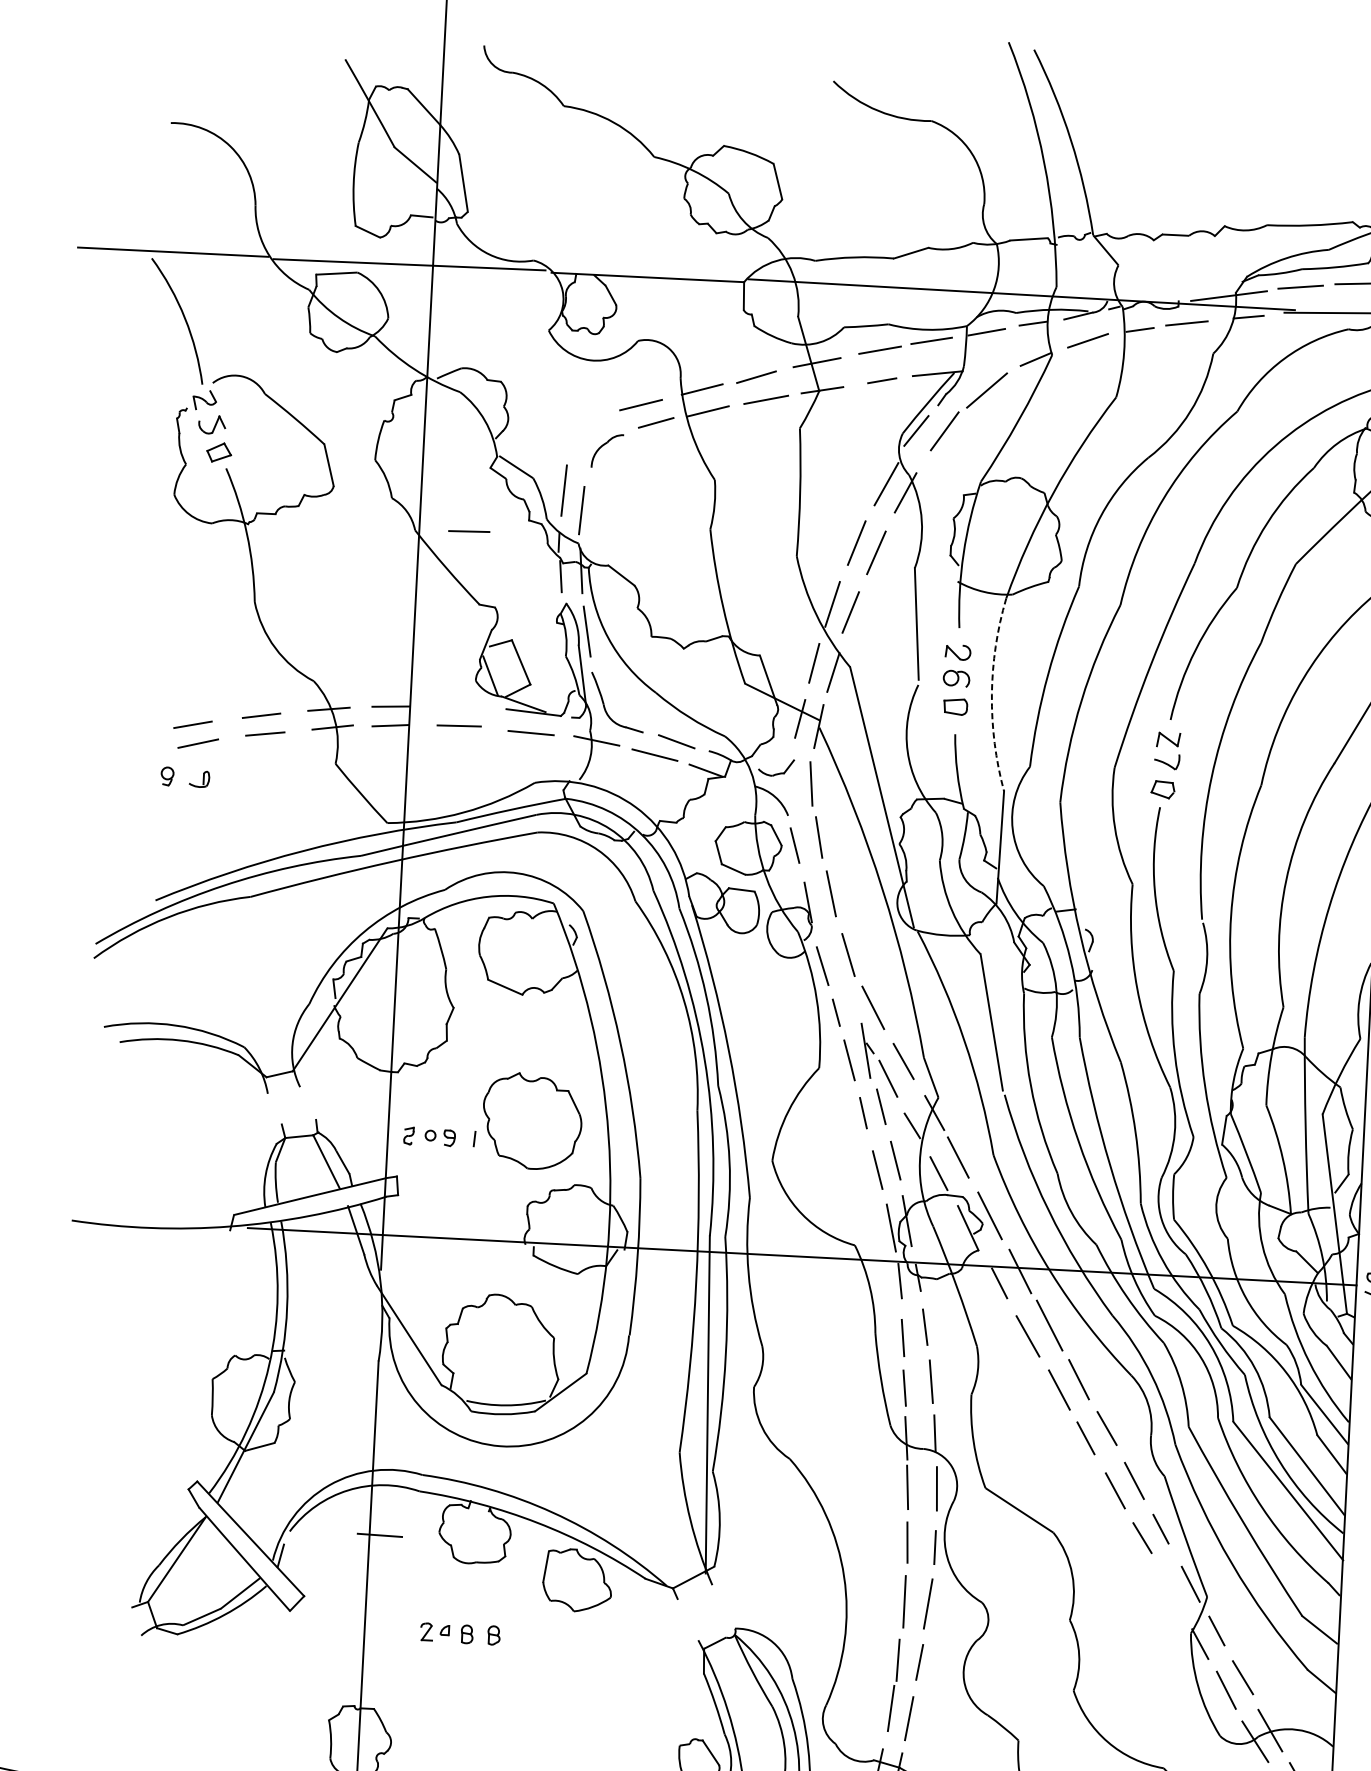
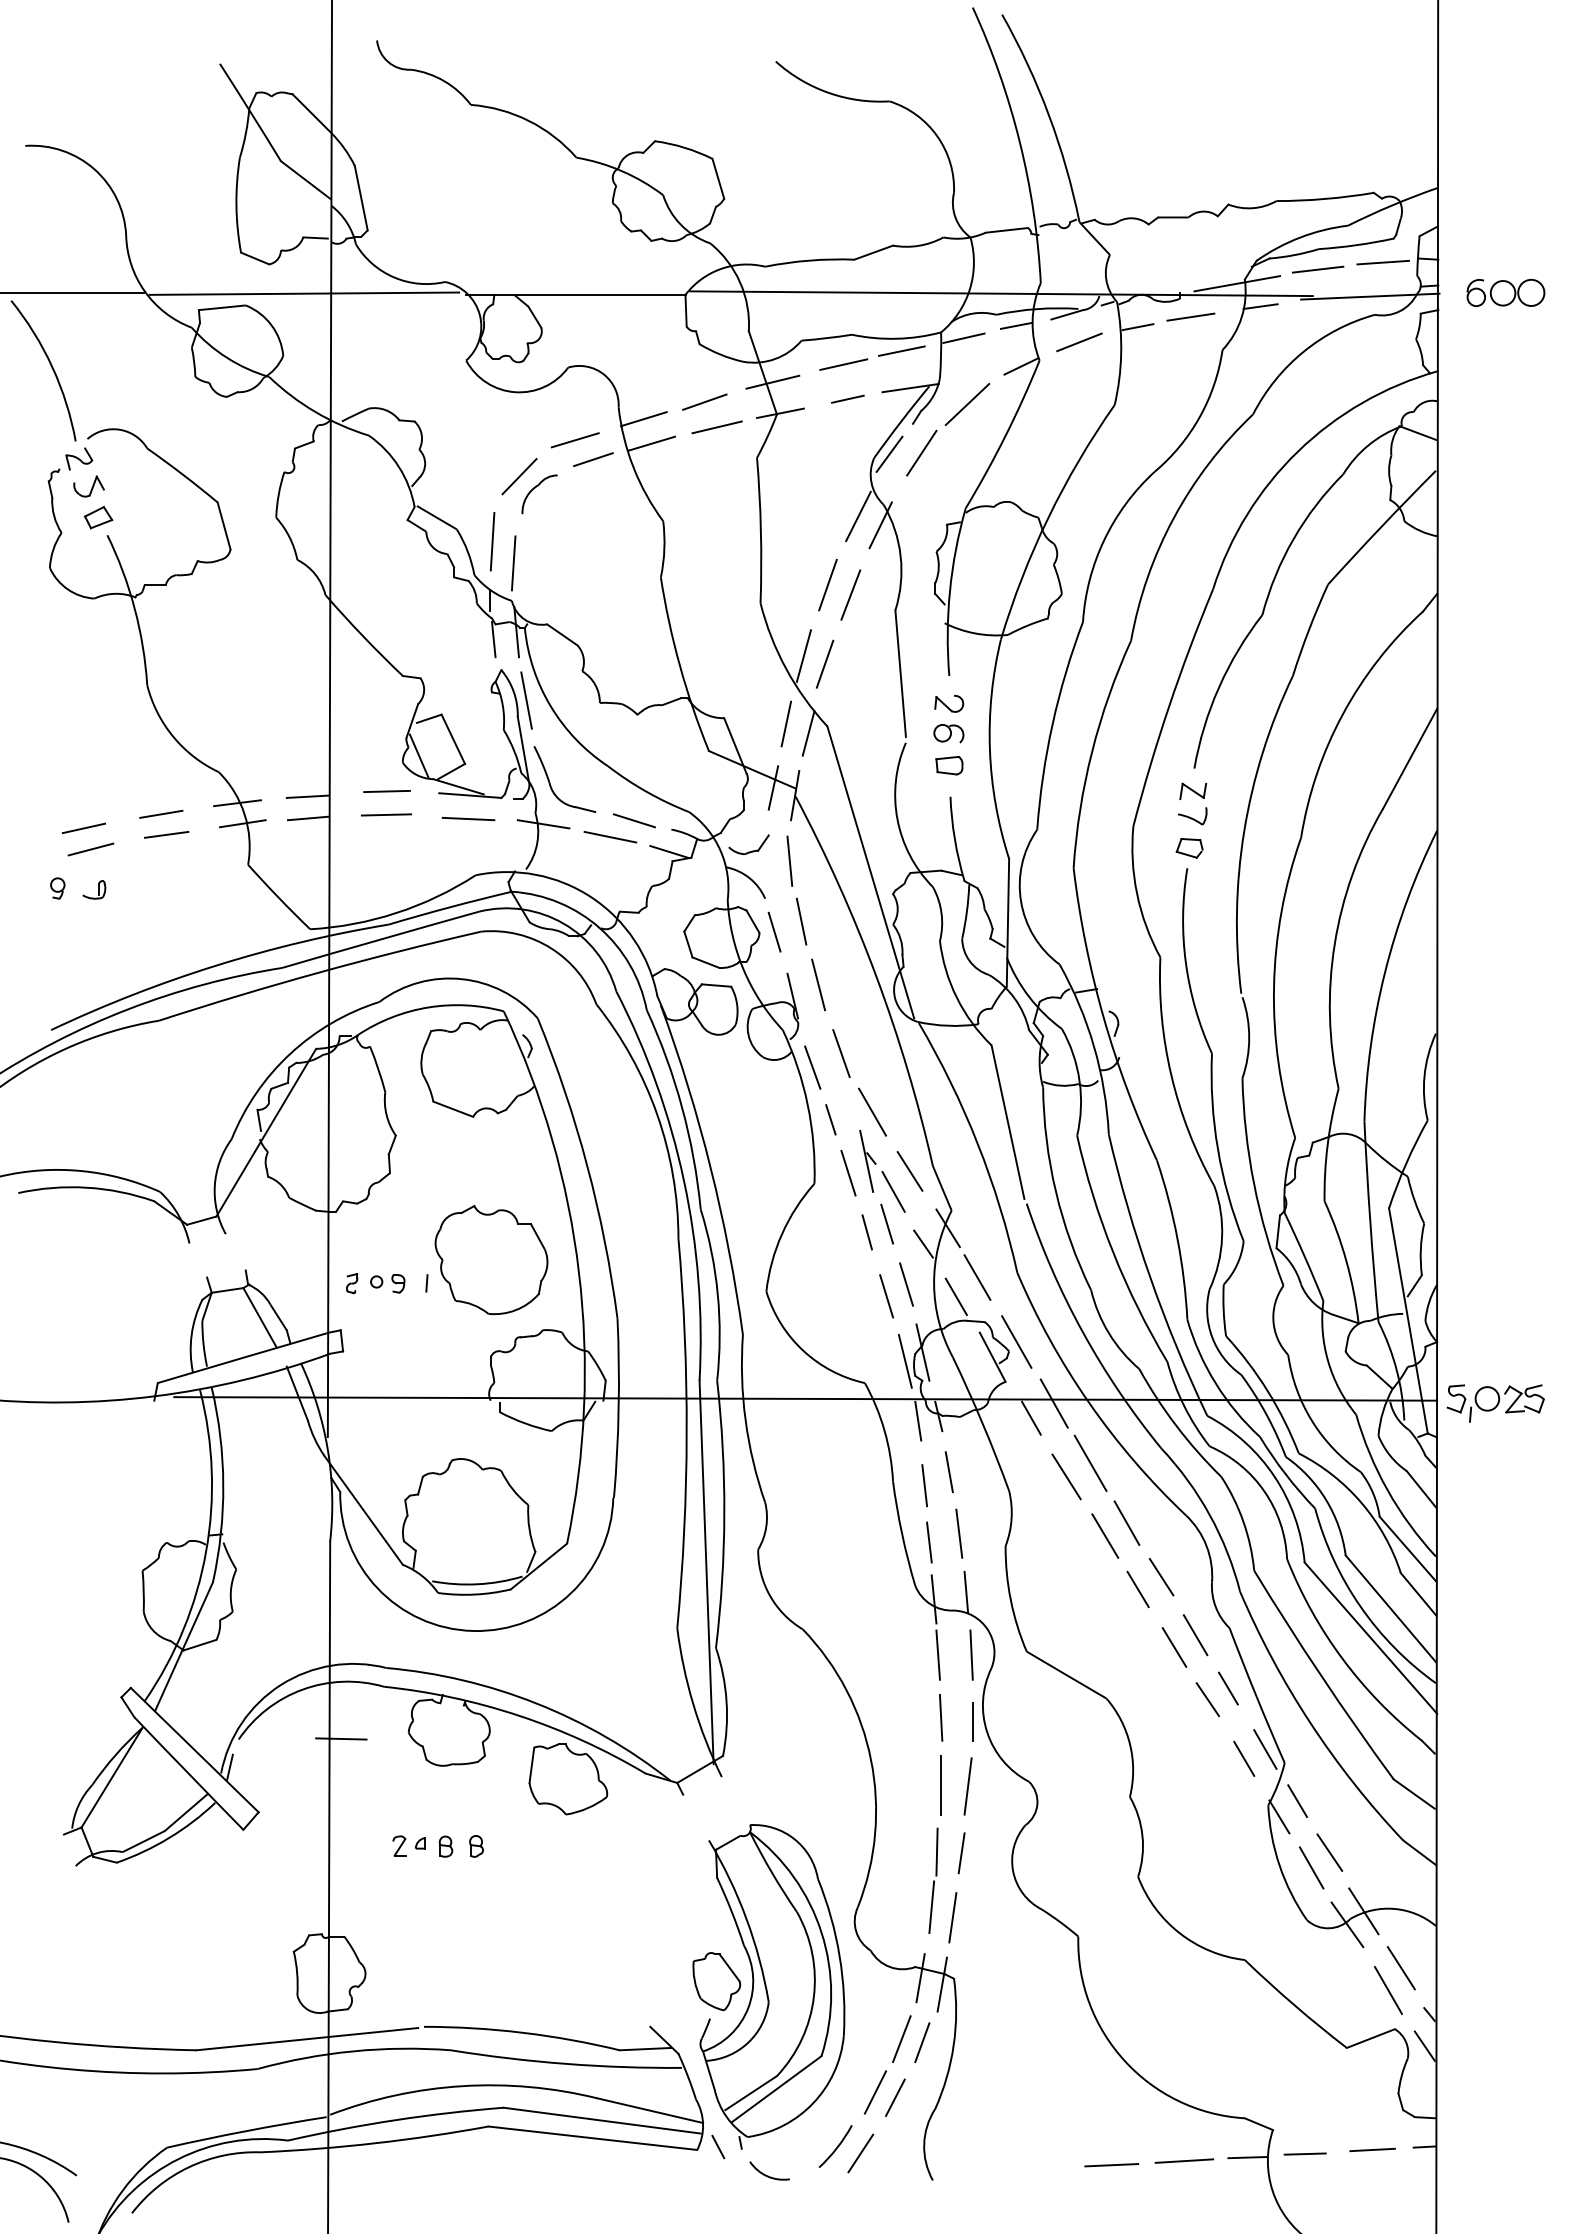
line: (590, 434) -> (519, 476), added
line: (468, 531) -> (386, 791), moved
arc: (991, 694) -> (989, 749), dashed -> solid
line: (1172, 1591) -> (1244, 1758), added

